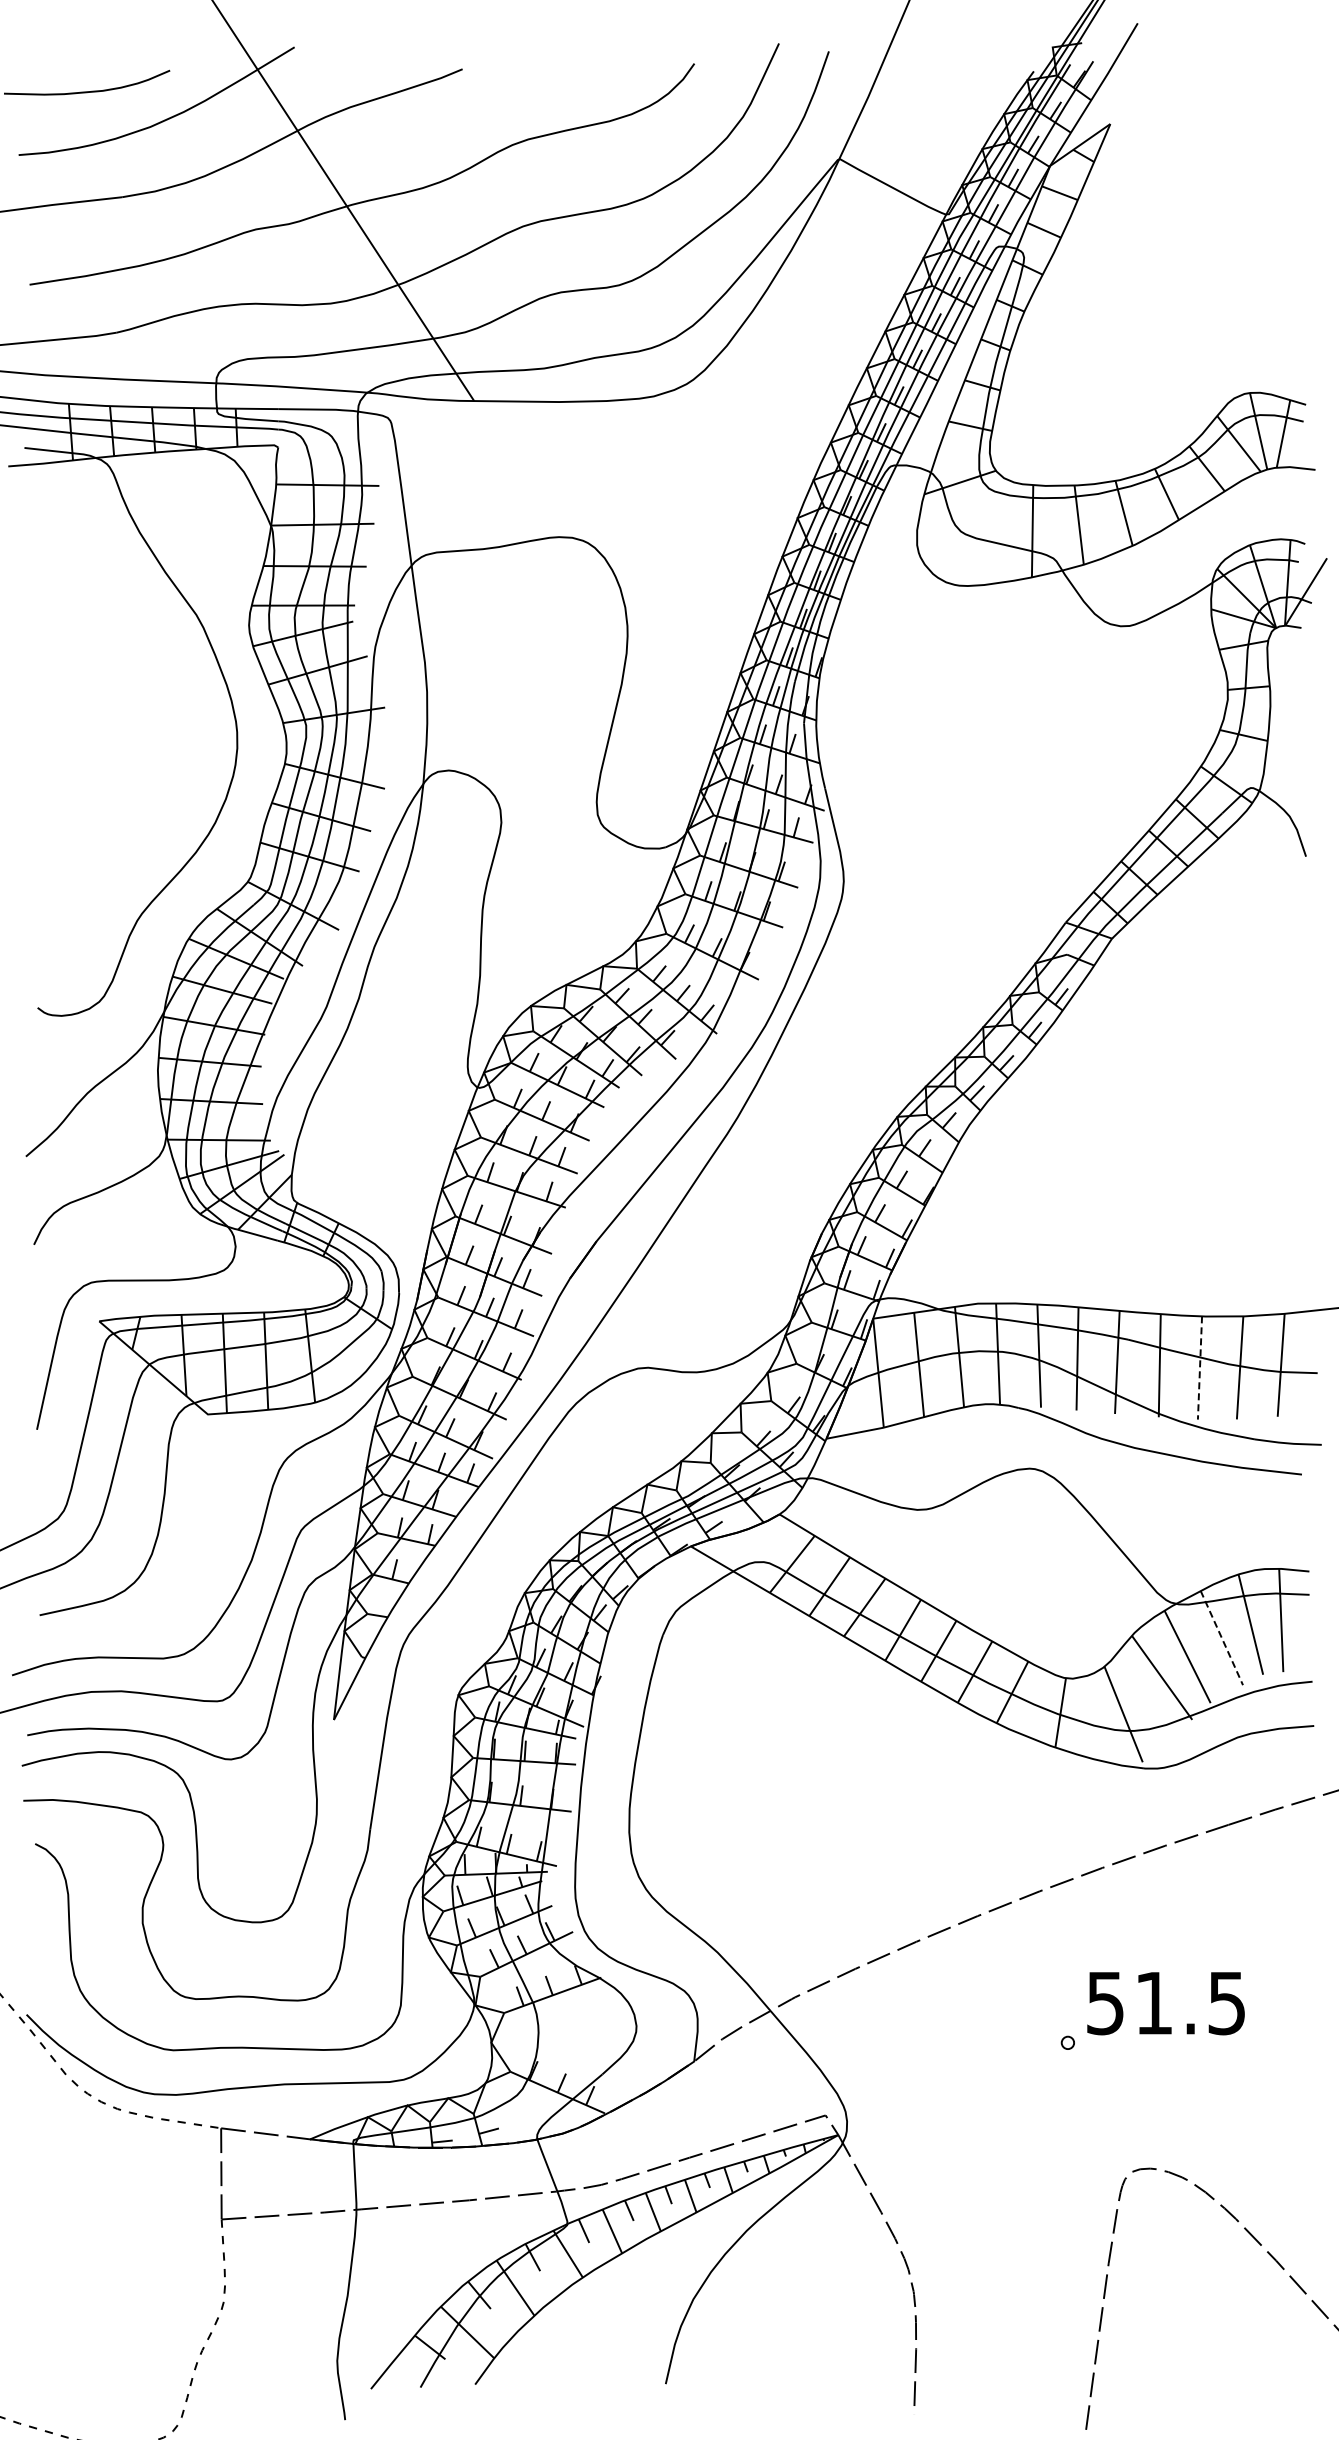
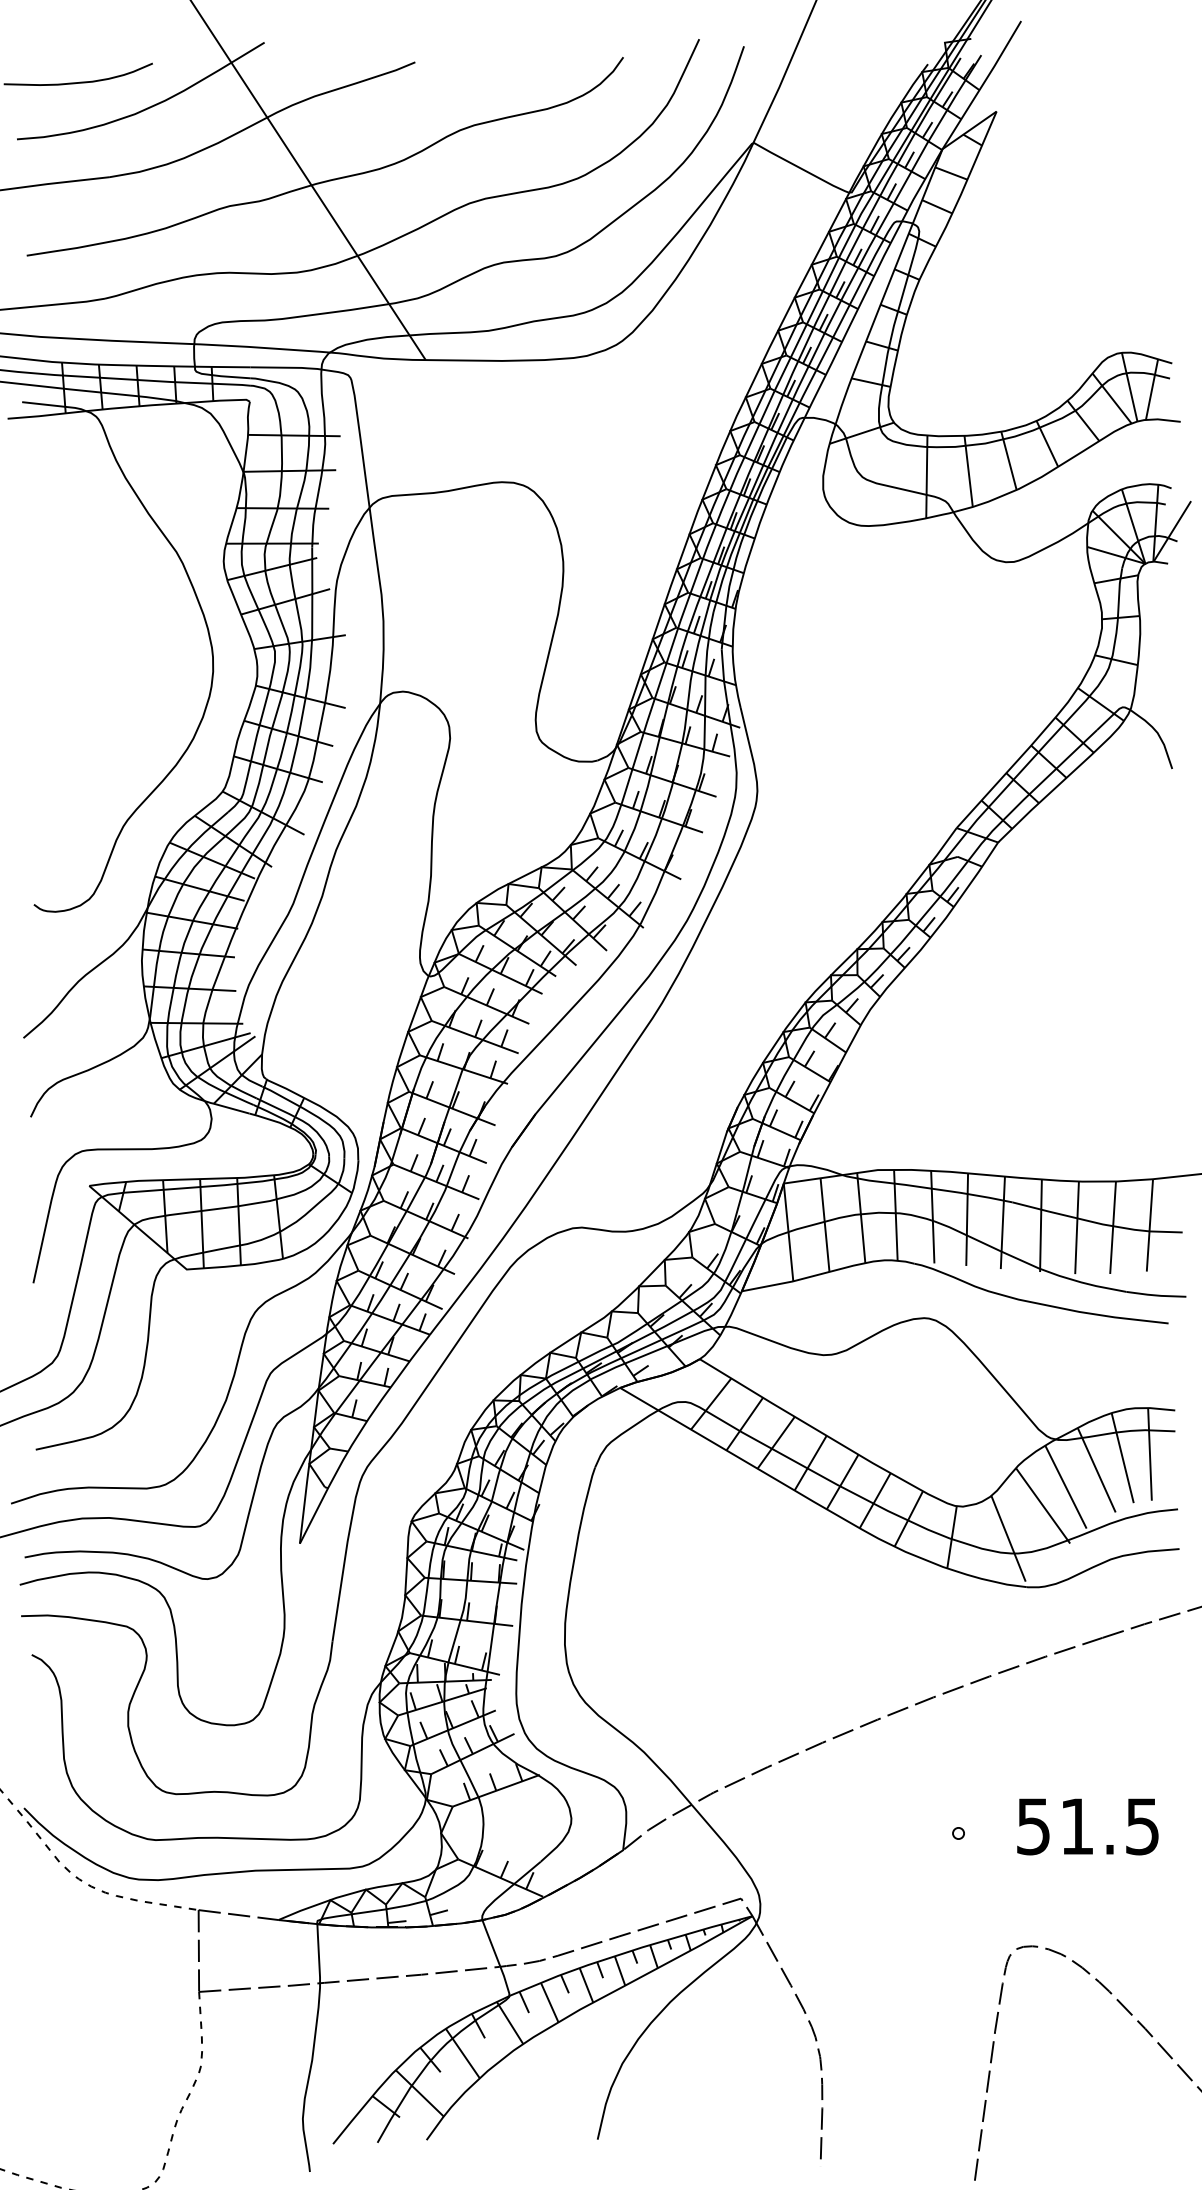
line: (1199, 1367) -> (1076, 1227), dashed -> solid
line: (1221, 1638) -> (1096, 1470), dashed -> solid
text: (1165, 2003) -> (1087, 1826), moved

